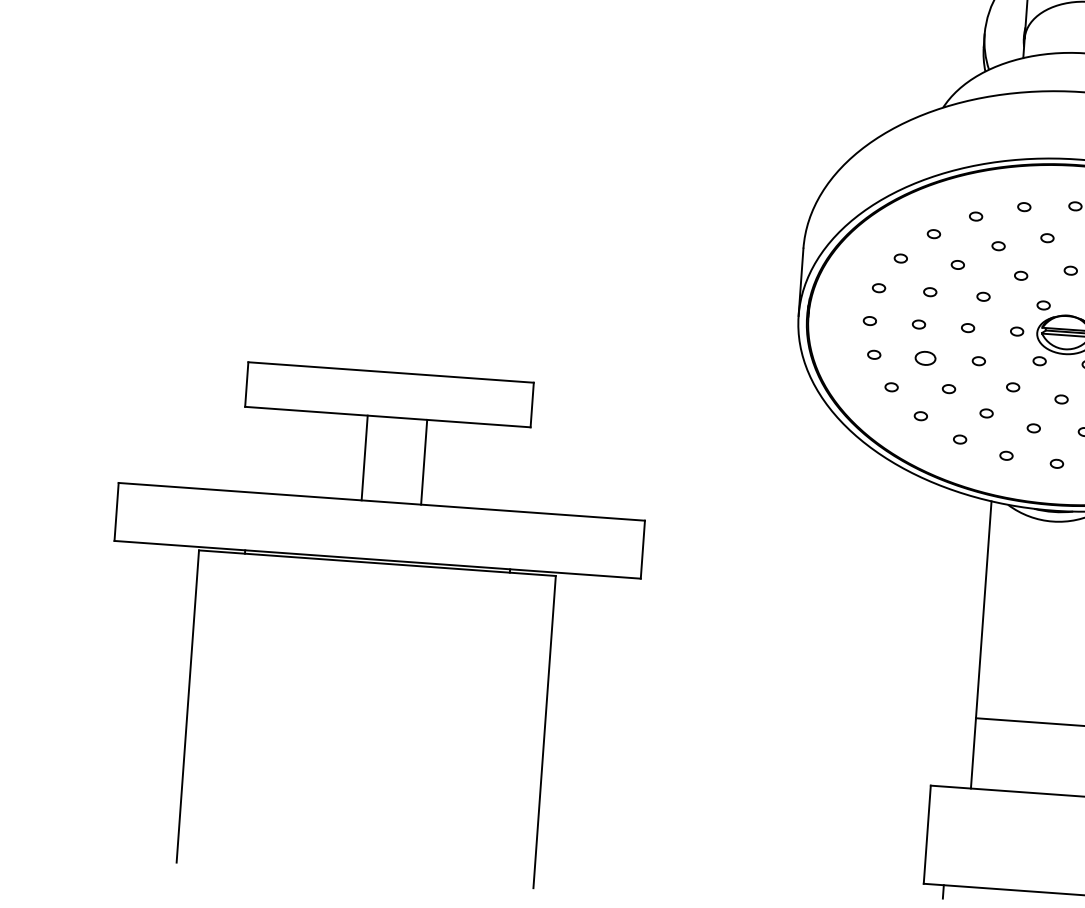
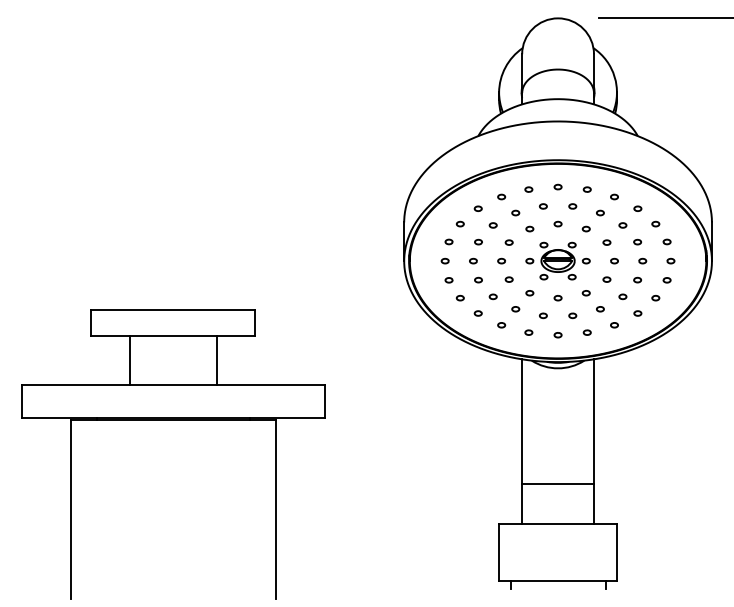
part: (925, 357) -> (478, 279), size x0.62
line: (364, 456) -> (129, 359), moved
line: (423, 460) -> (216, 359), moved

